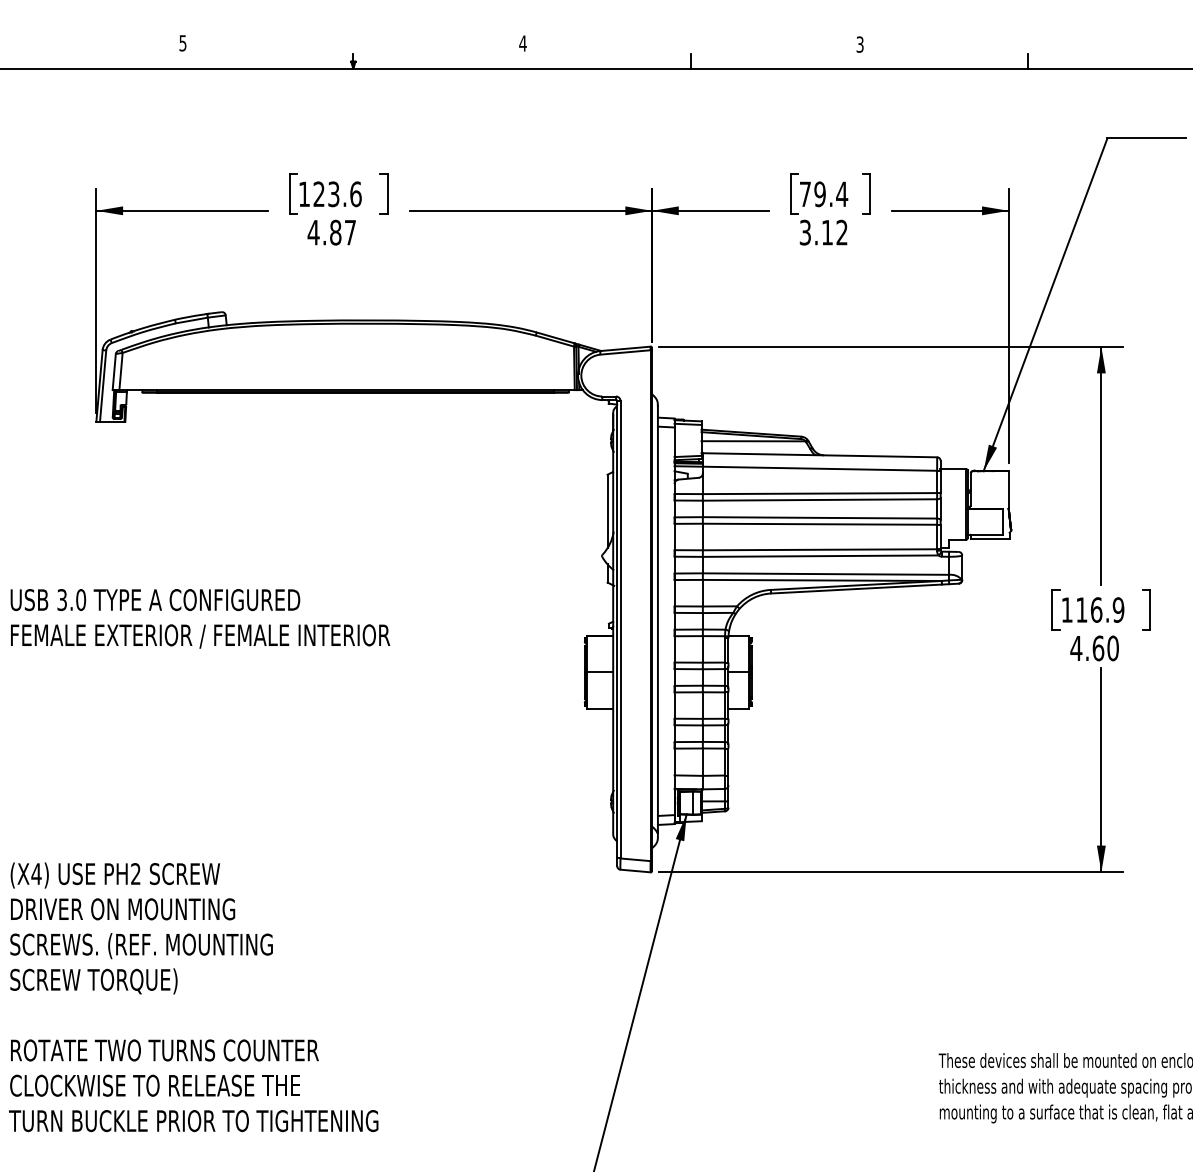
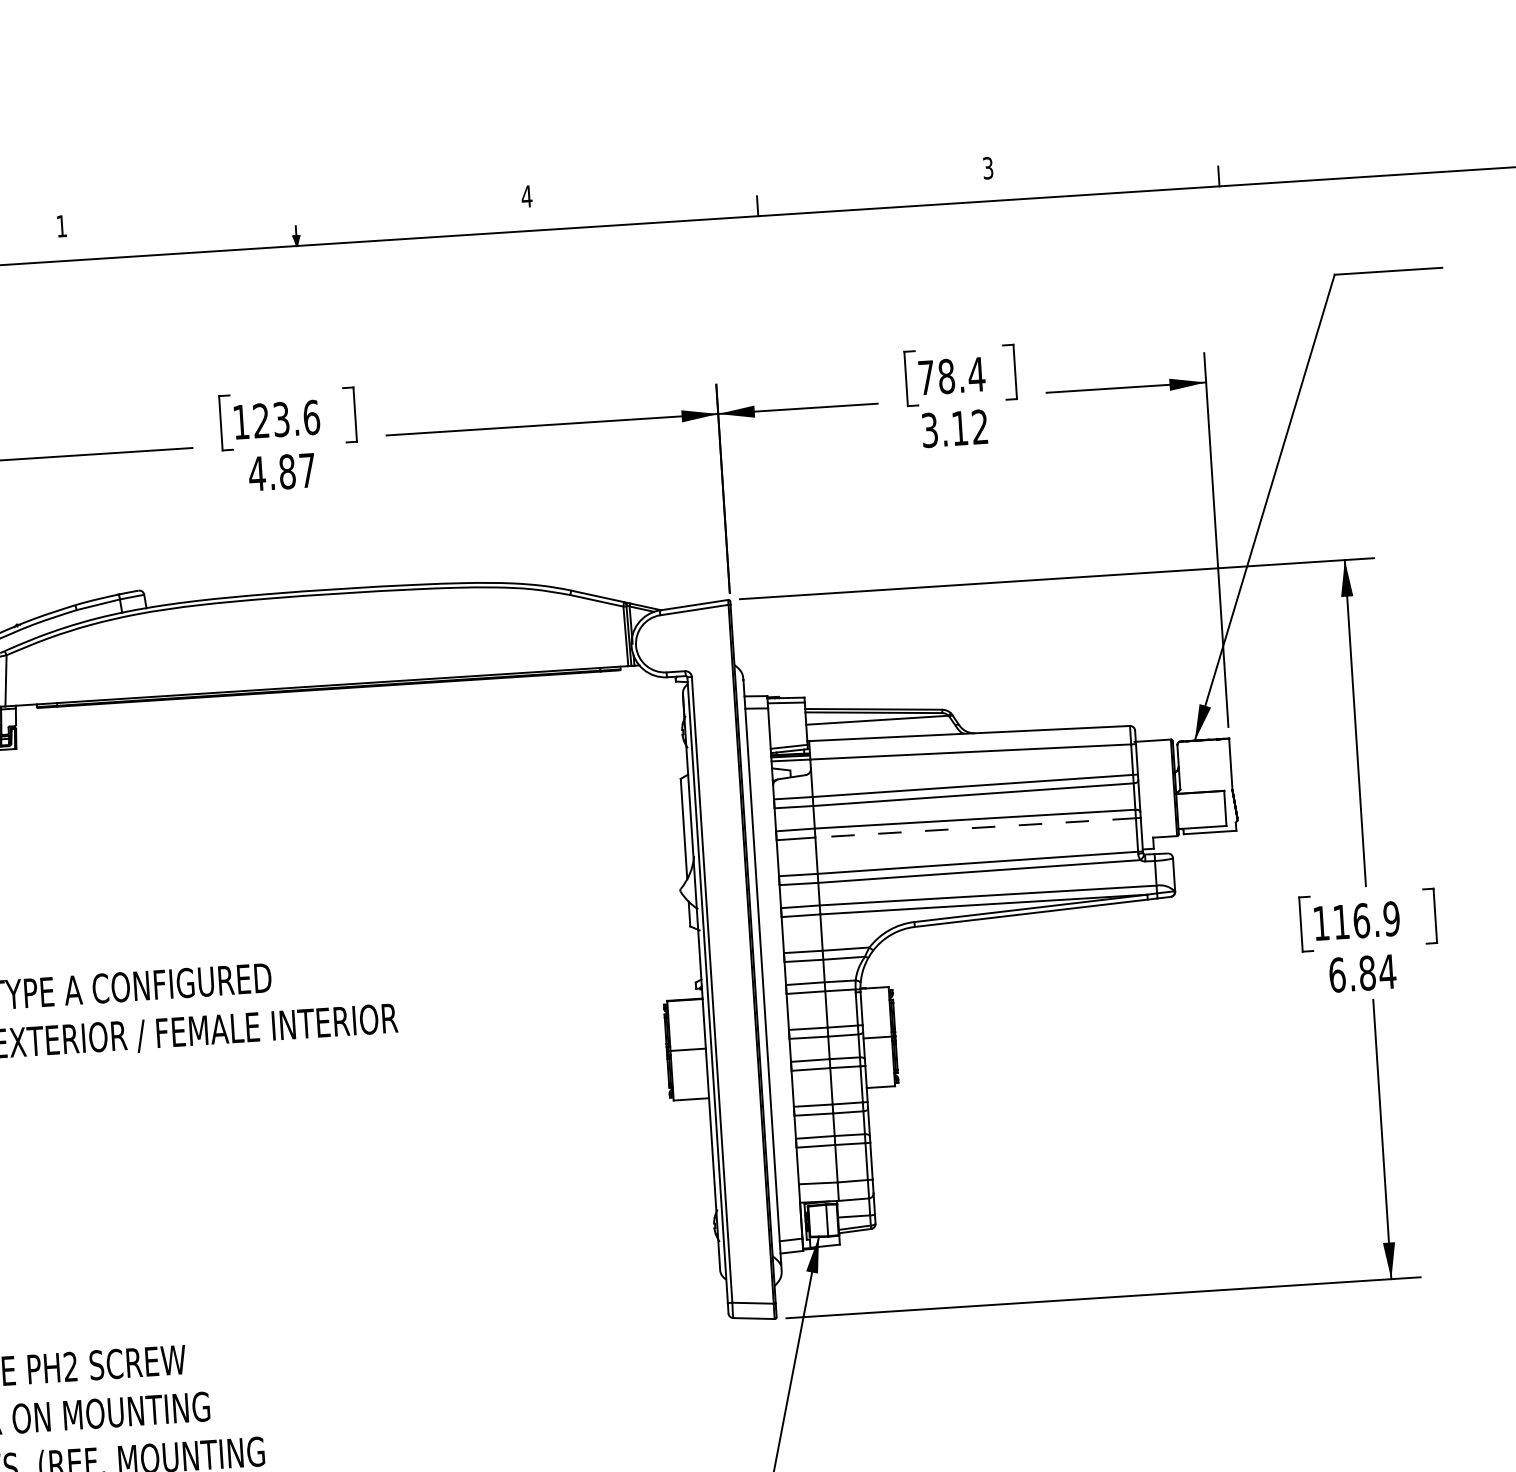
text: (182, 43) -> (61, 226), 5 -> 1
text: (819, 194) -> (945, 376), 79.4 -> 78.4
line: (820, 524) -> (976, 828), solid -> dashed
text: (1094, 648) -> (1362, 973), 4.60 -> 6.84

